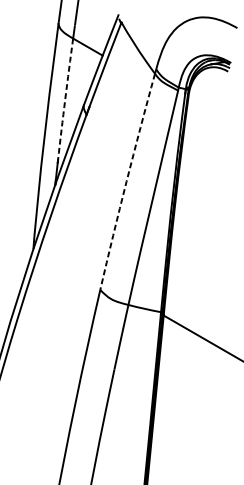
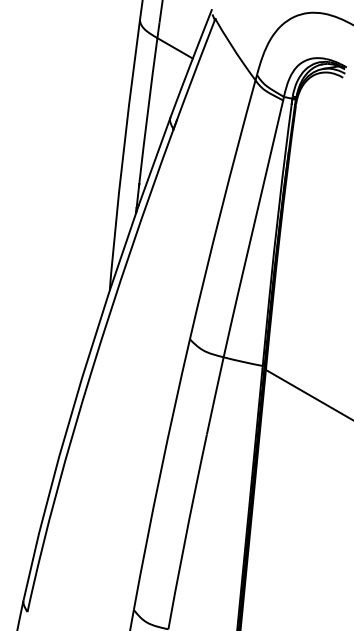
arc: (64, 99) -> (147, 111), dashed -> solid
arc: (126, 181) -> (221, 209), dashed -> solid

